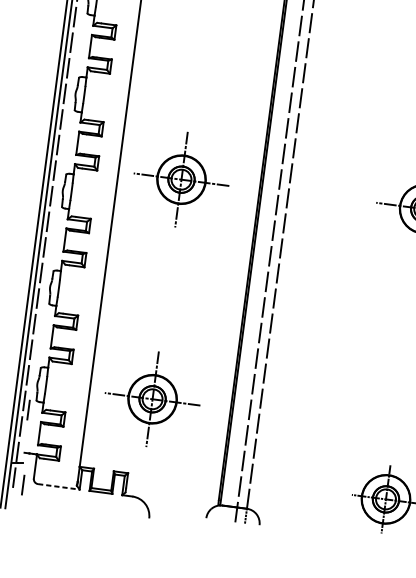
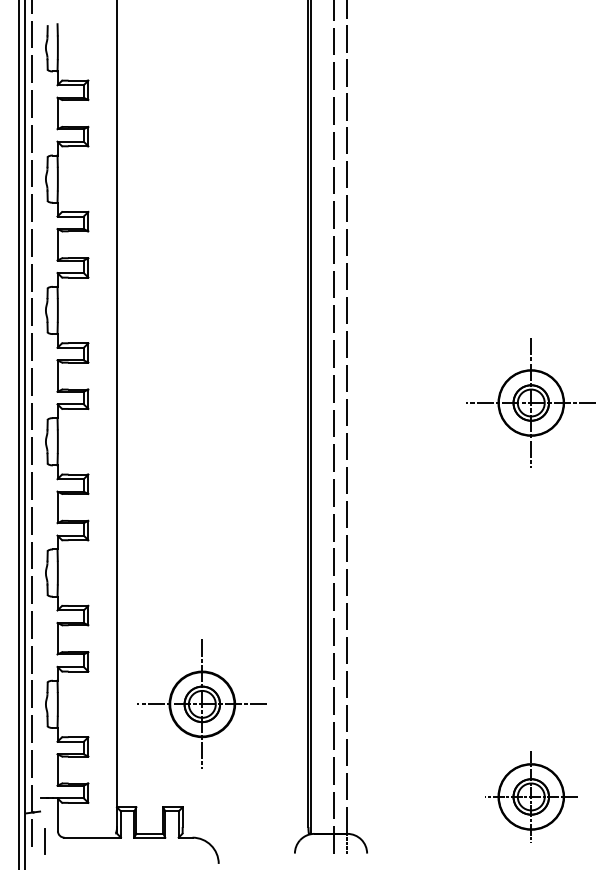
part: (180, 178) -> (201, 405), removed
line: (28, 409) -> (38, 740), removed
line: (59, 486) -> (93, 837), dashed -> solid

